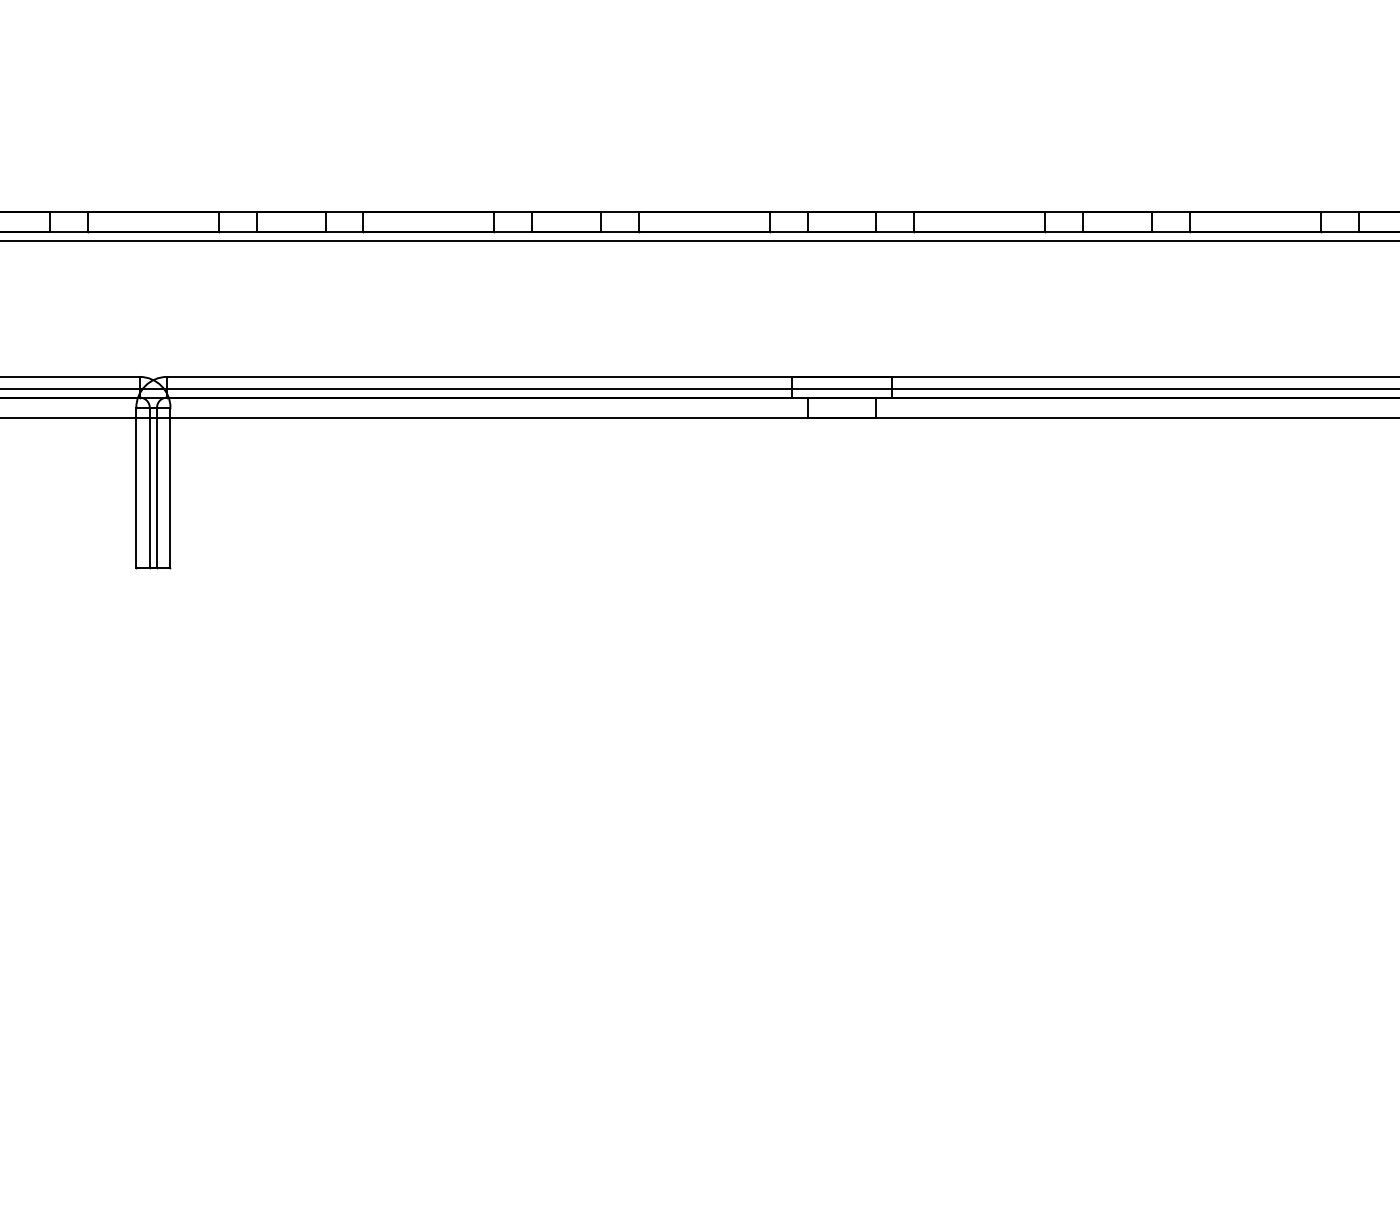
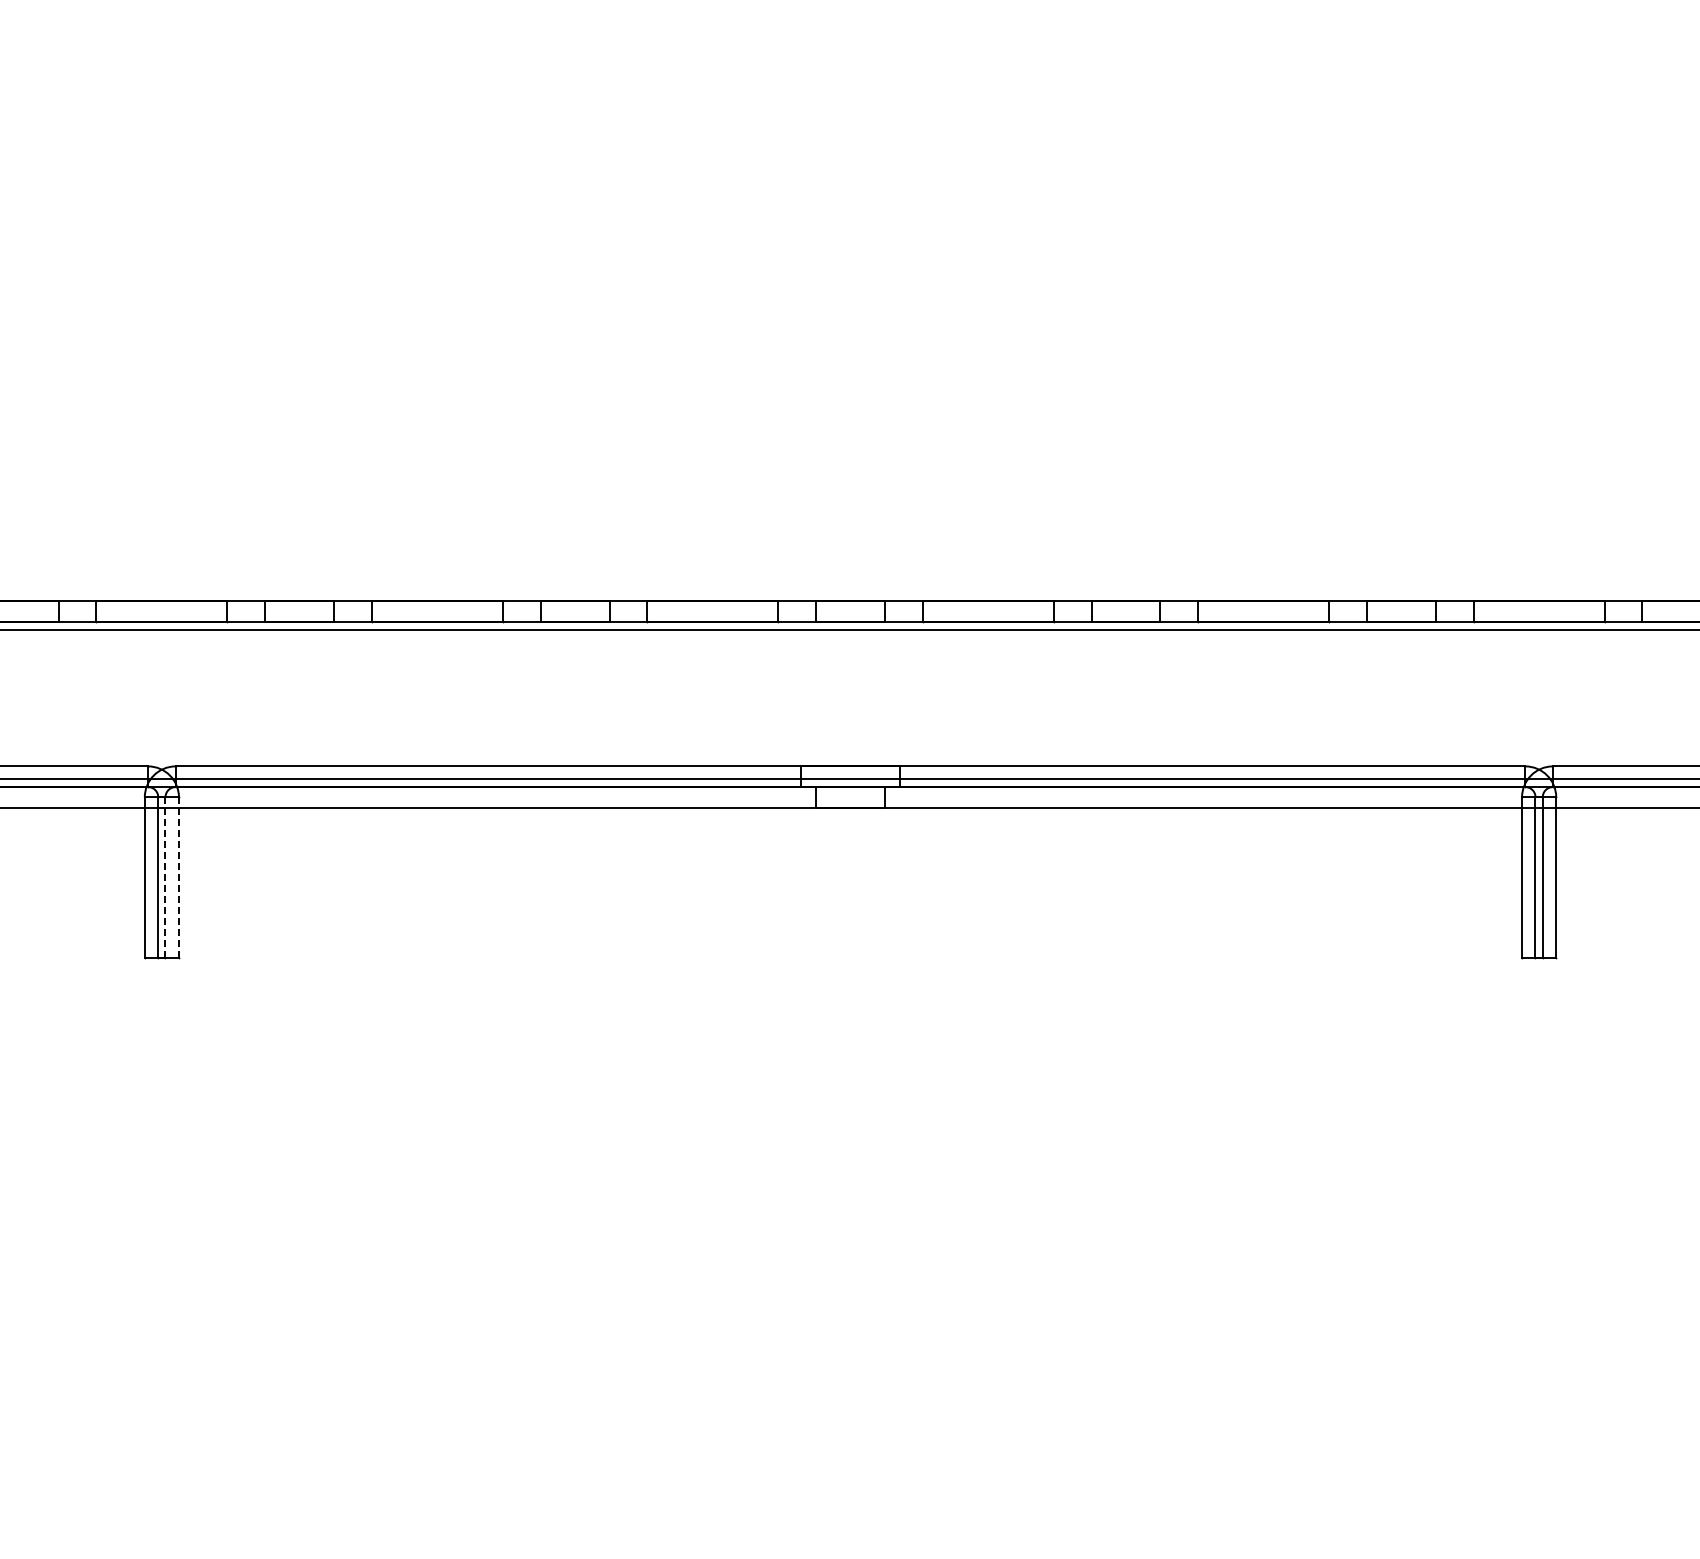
line: (170, 488) -> (178, 877), solid -> dashed
line: (157, 489) -> (165, 878), solid -> dashed

